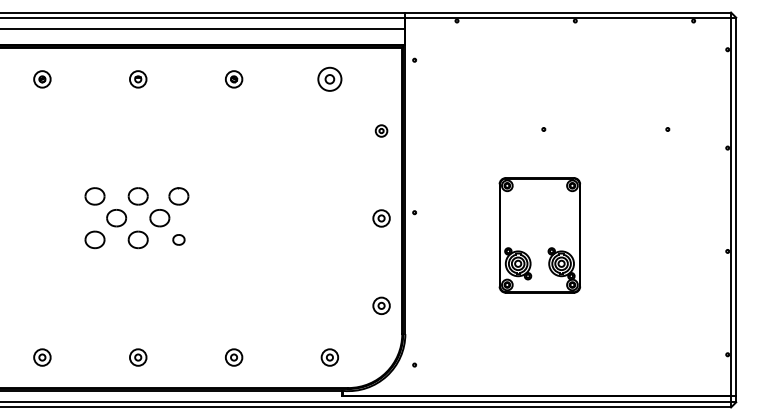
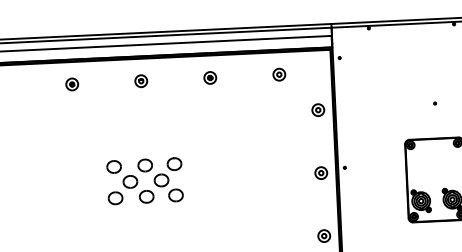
part: (329, 79) -> (279, 74), size x0.71
part: (381, 130) -> (318, 109), size x1.43
part: (178, 239) -> (175, 195), size x1.67

